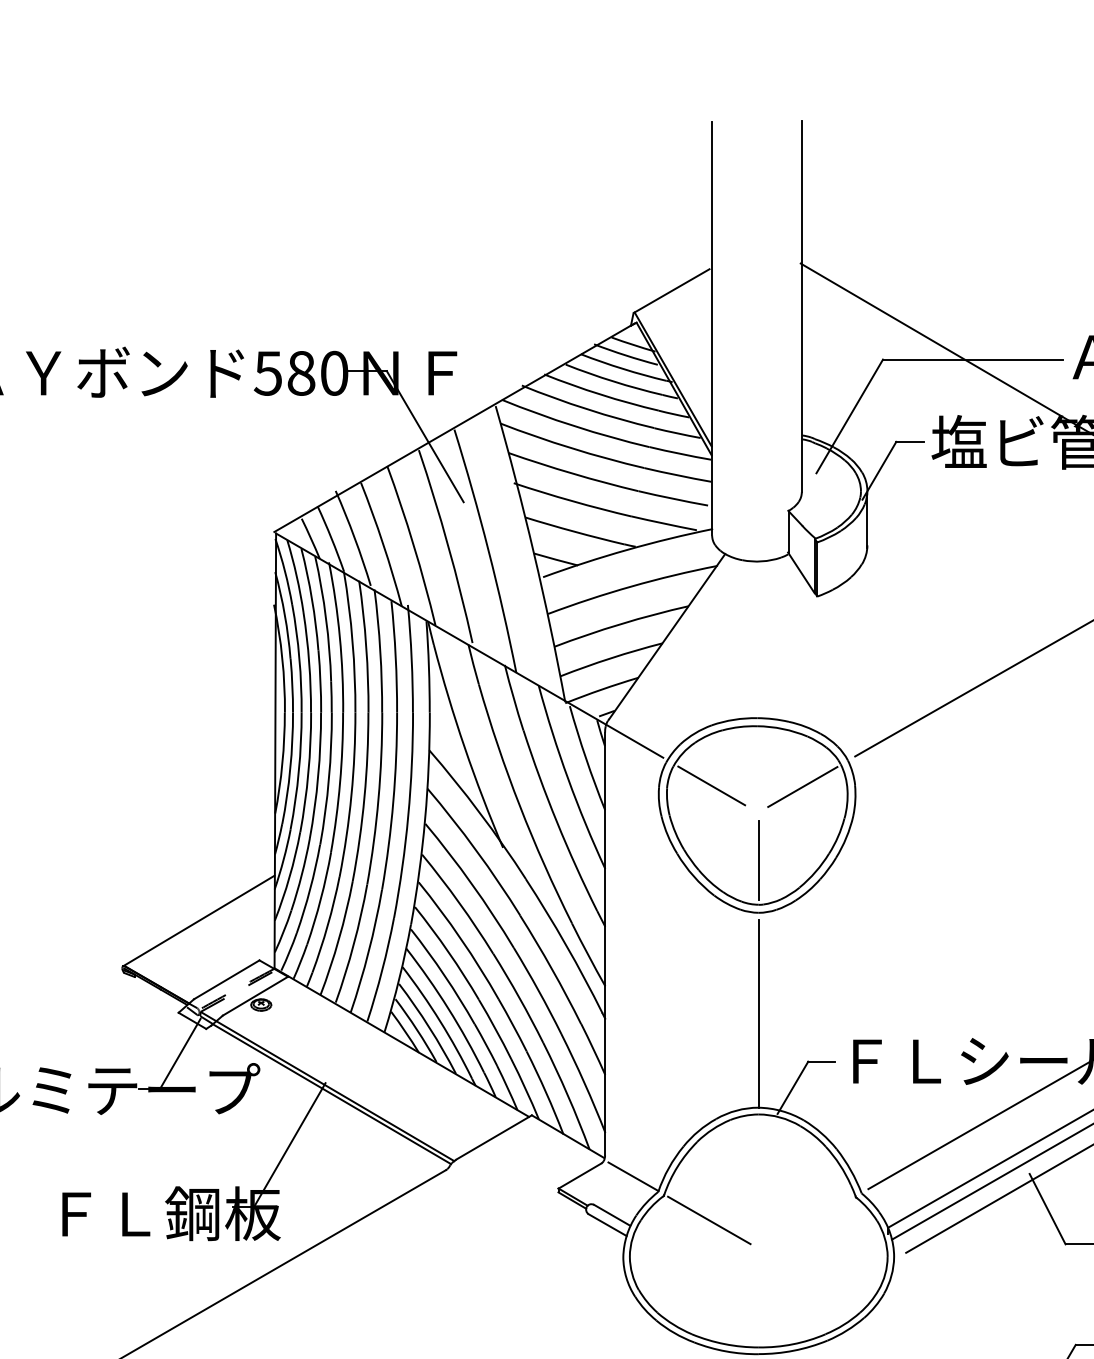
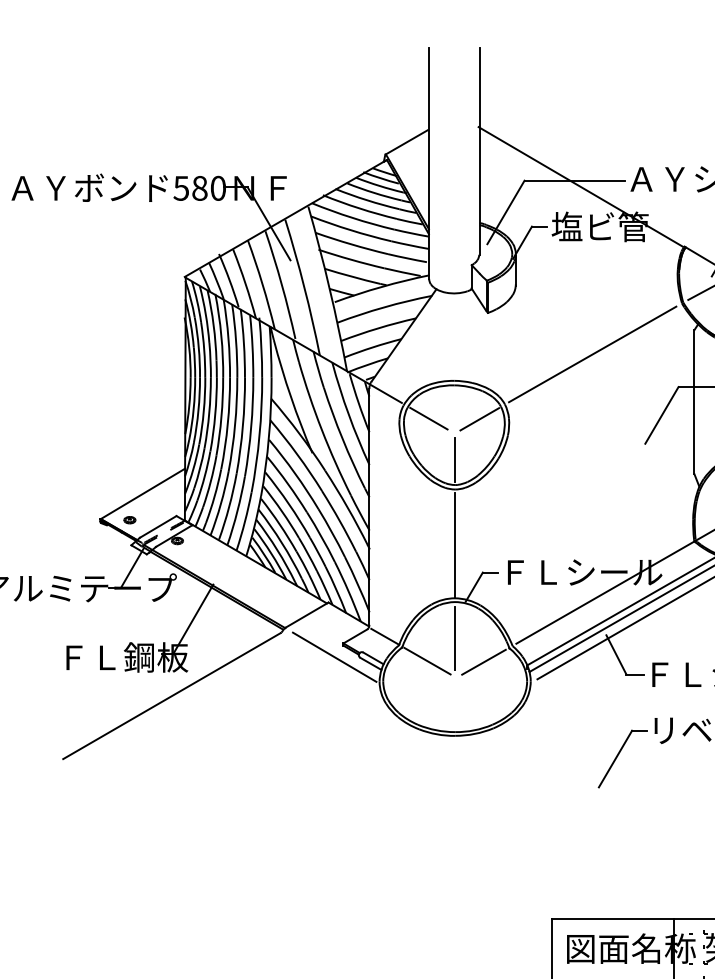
part: (175, 968) -> (129, 520), added
line: (759, 1179) -> (455, 638), added
line: (542, 1211) -> (334, 656), added
line: (809, 1220) -> (483, 661), added

